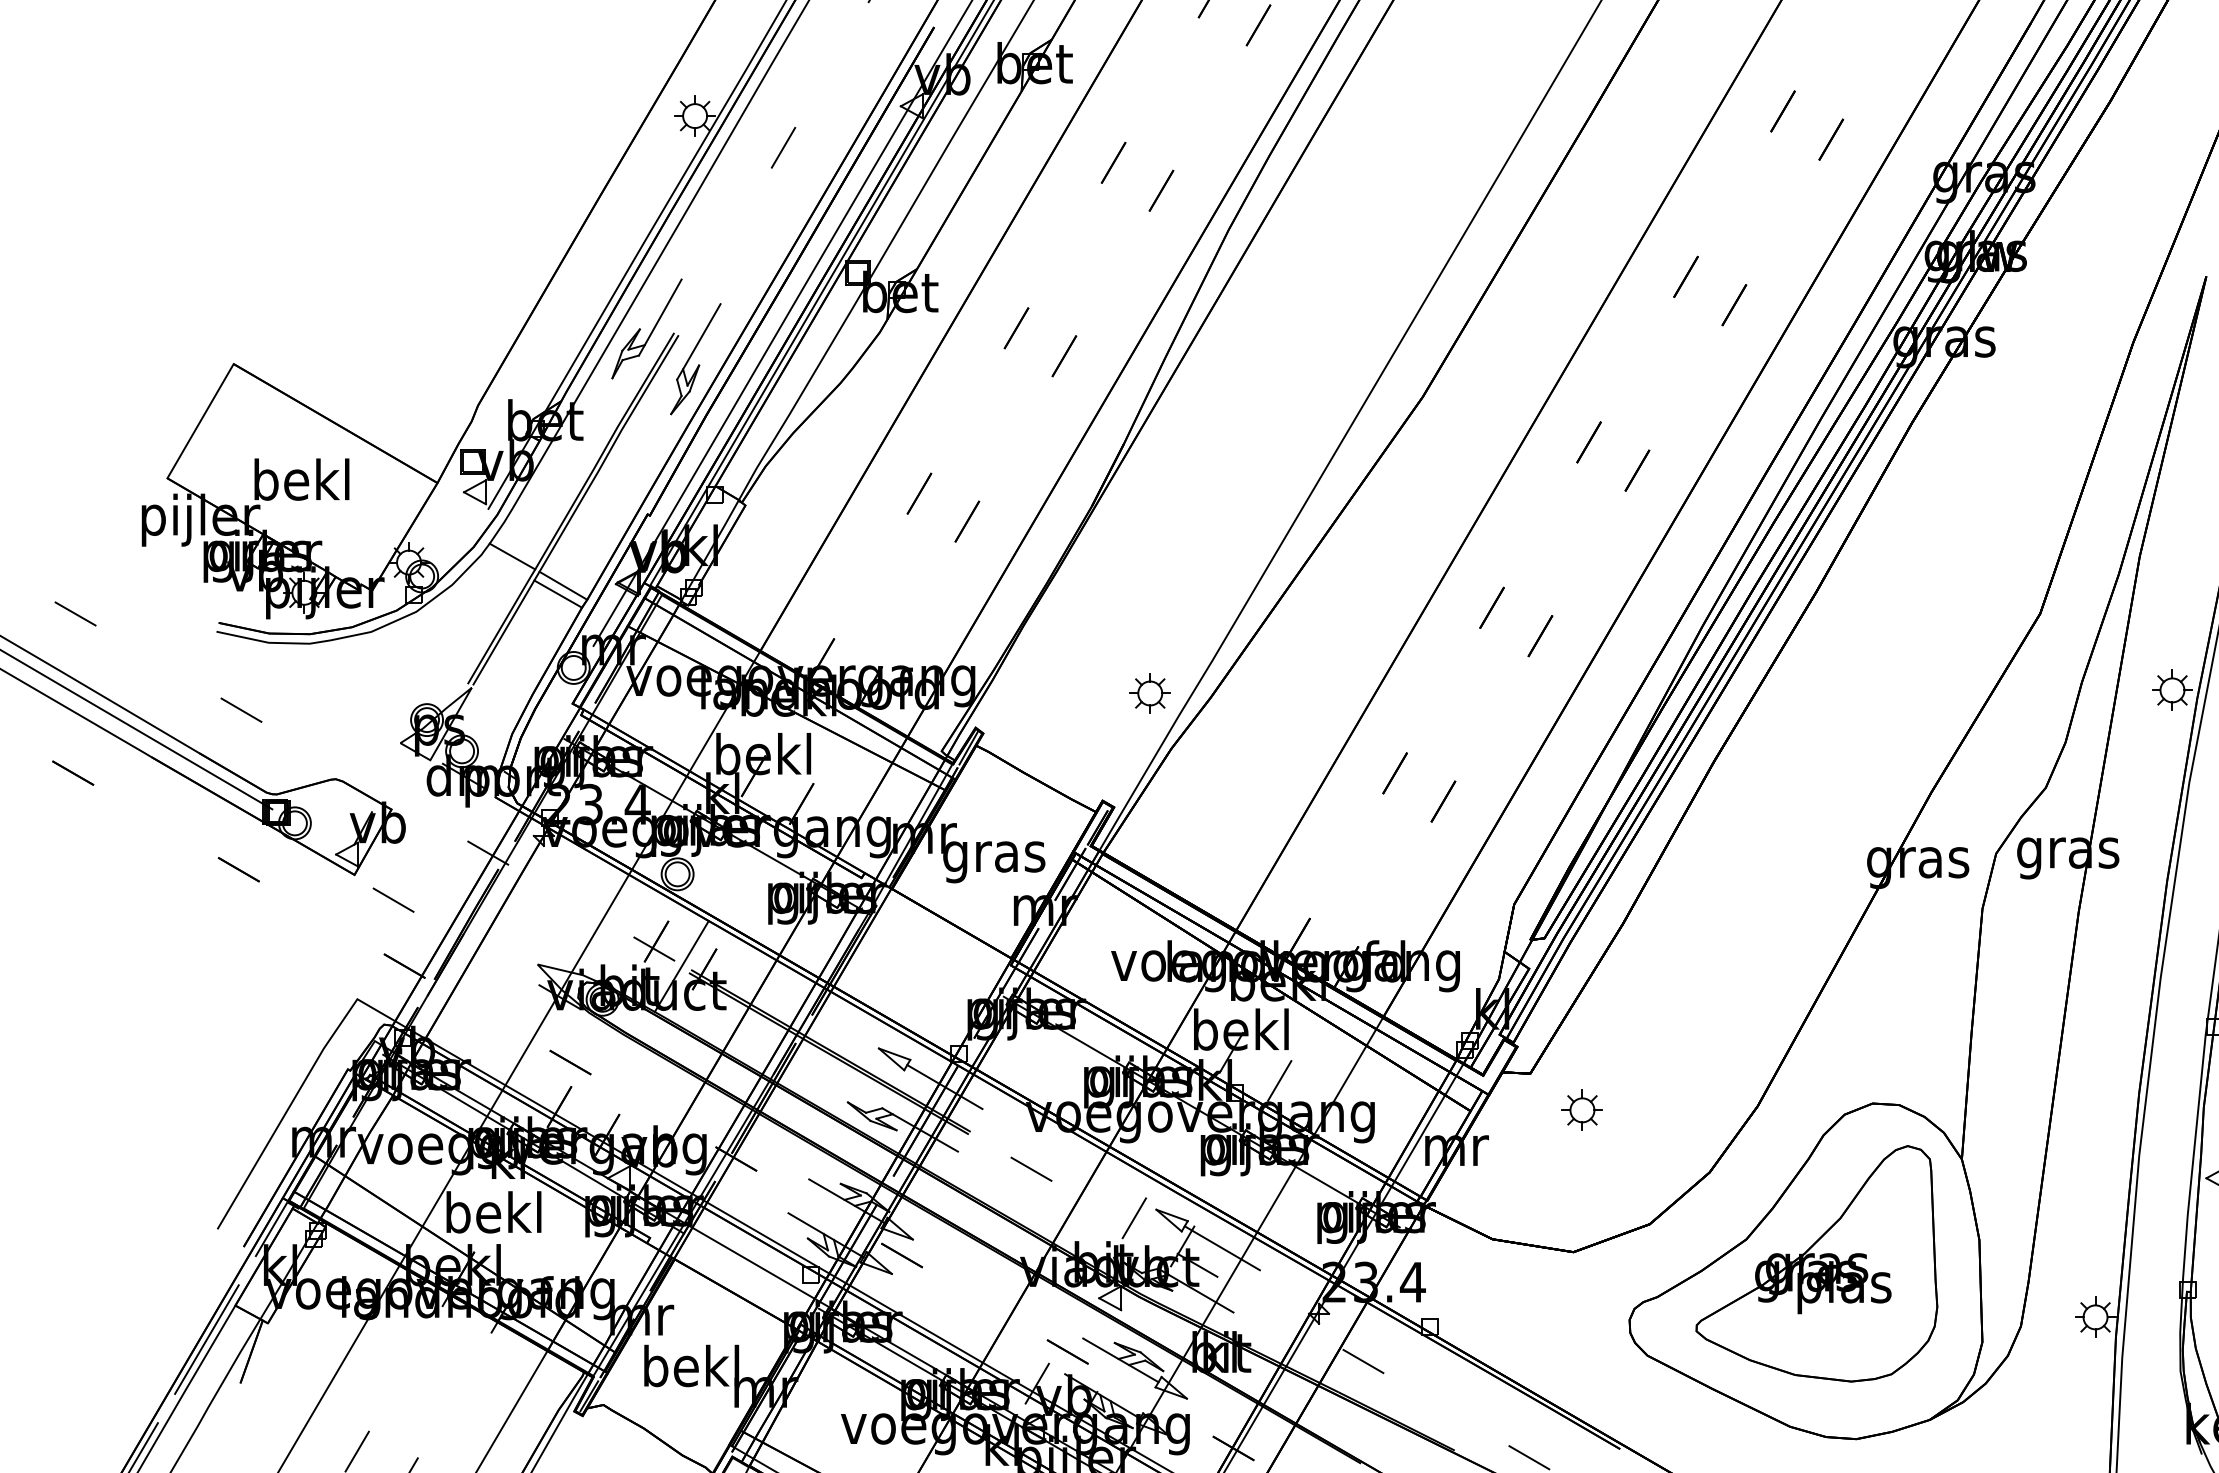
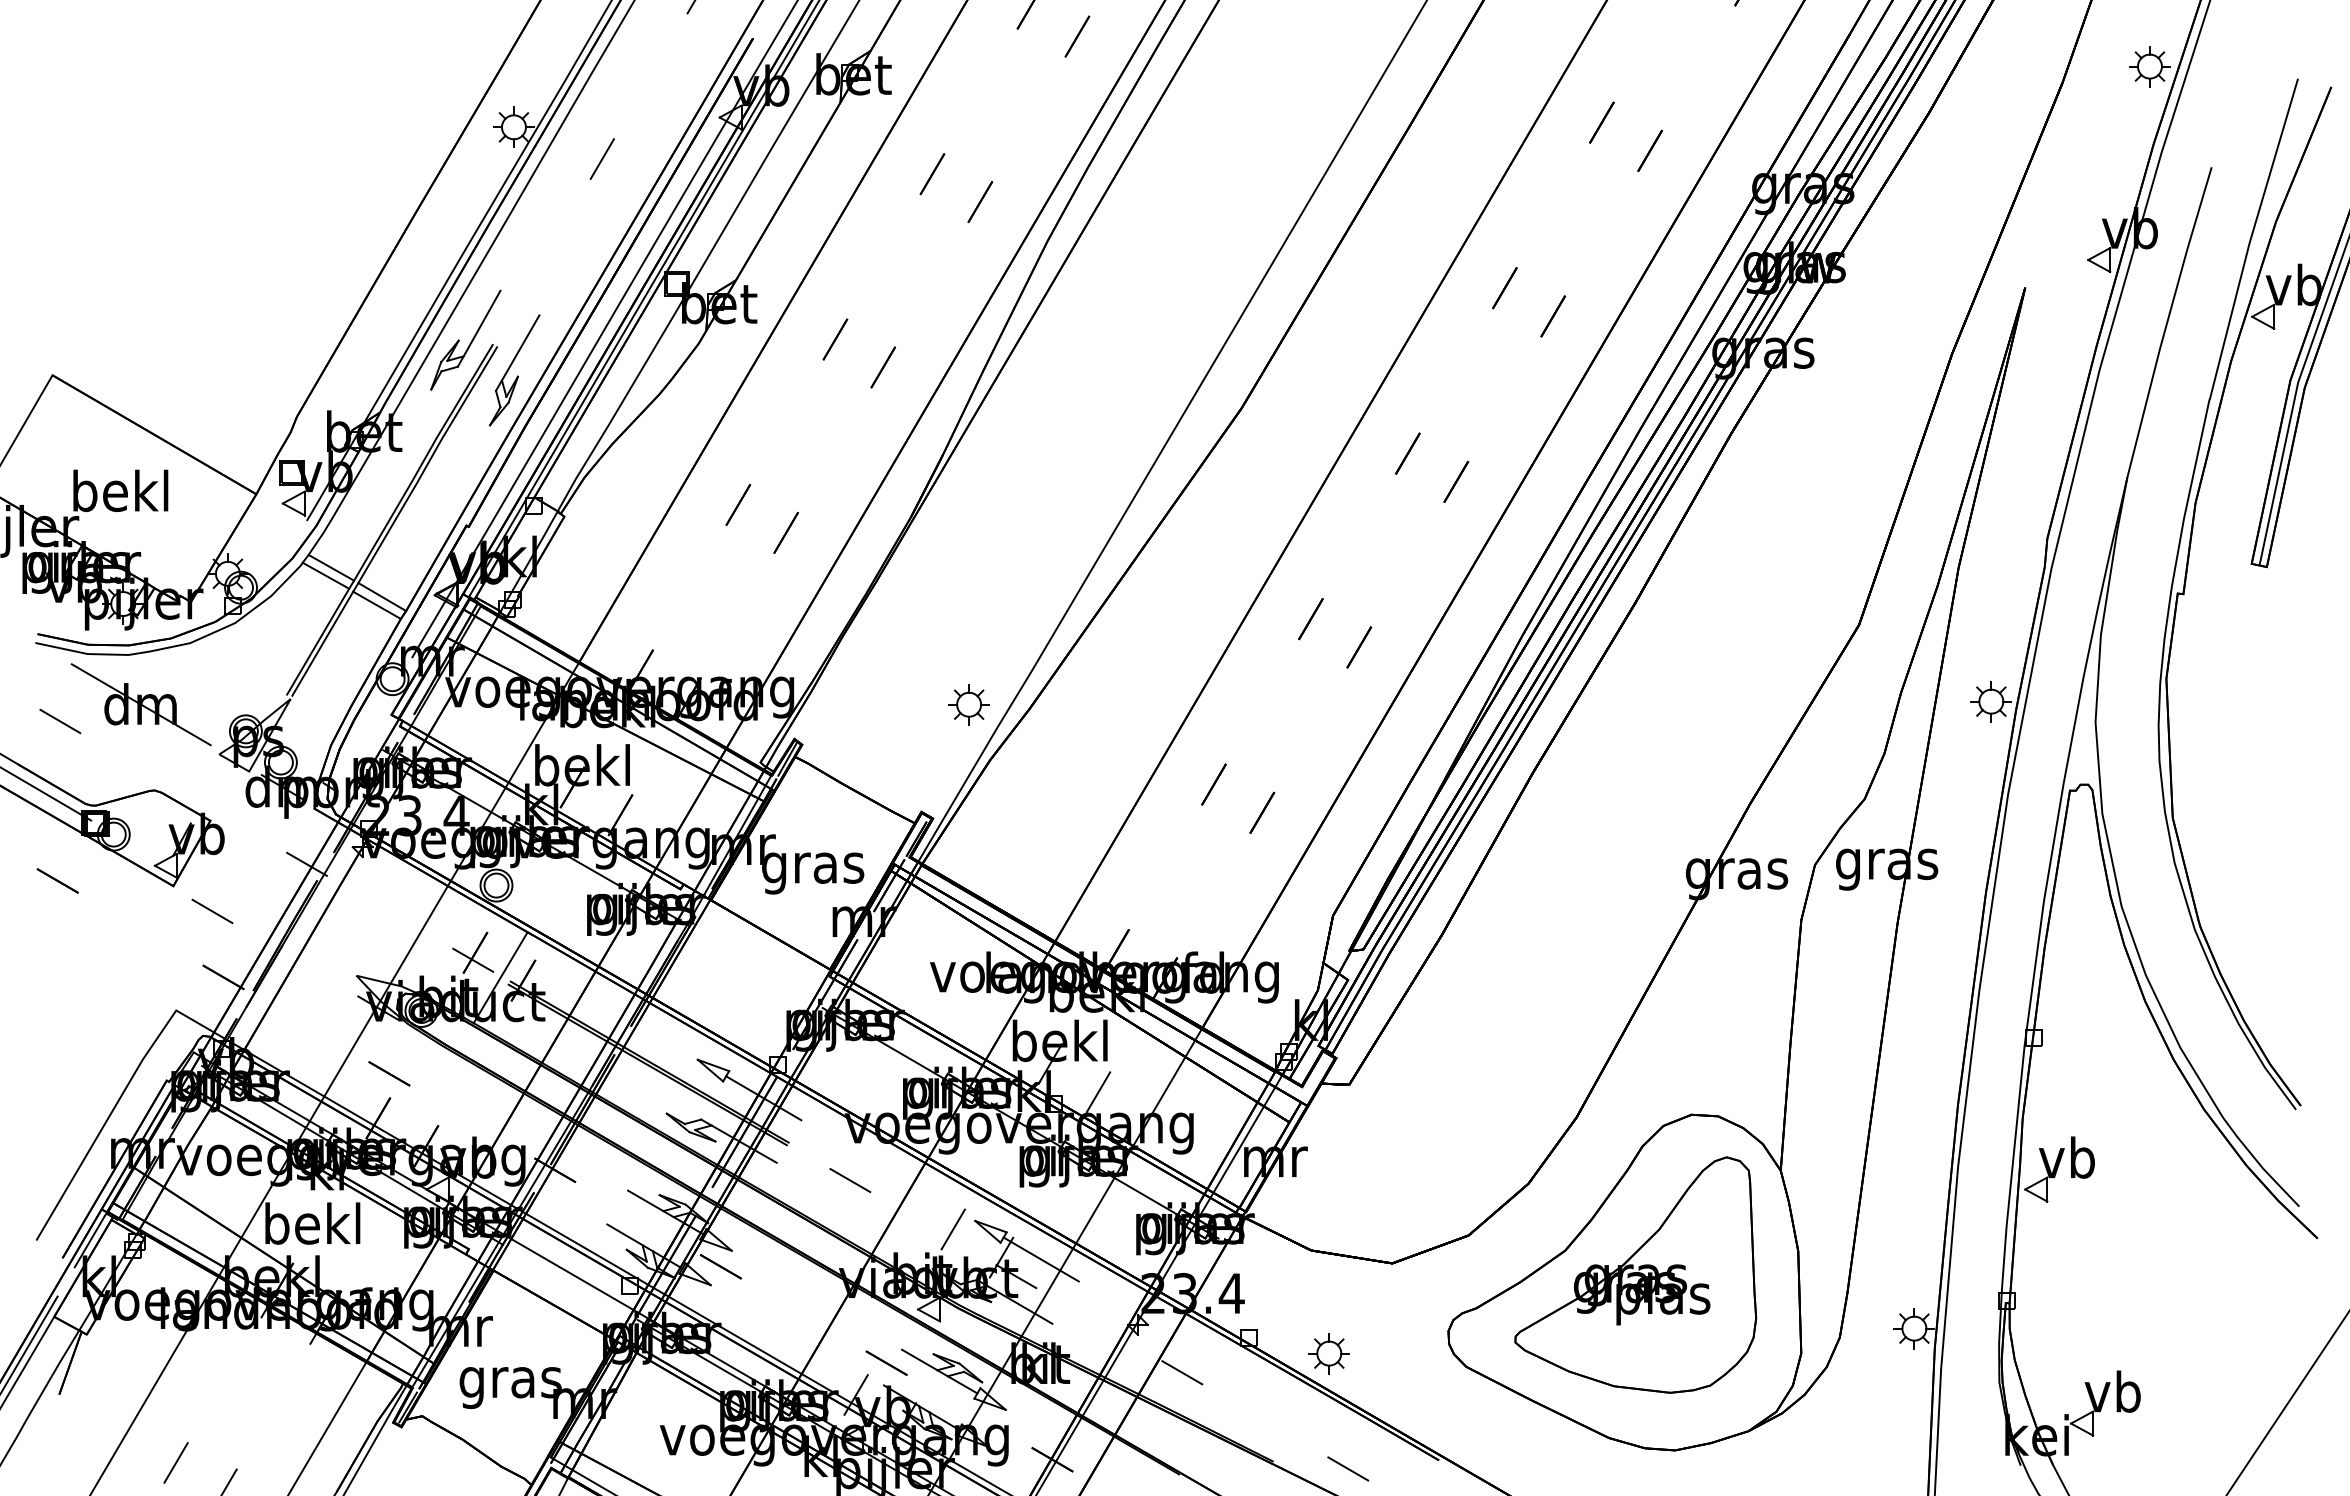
line: (506, 564) -> (325, 575), added
part: (321, 693) -> (140, 704), added
part: (1581, 1110) -> (1328, 1353), moved
text: (691, 1371) -> (510, 1382), bekl -> gras

